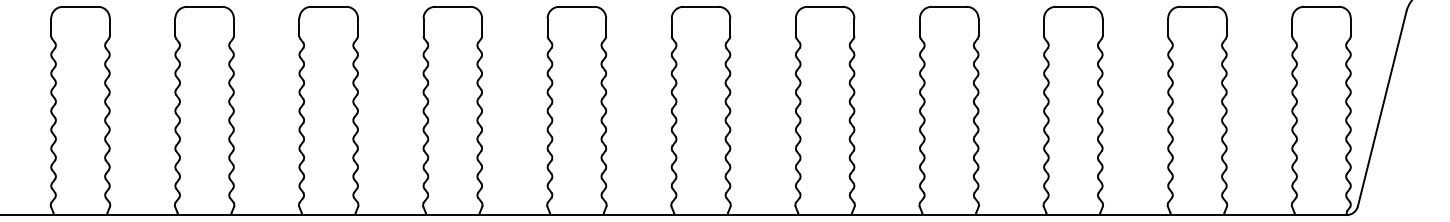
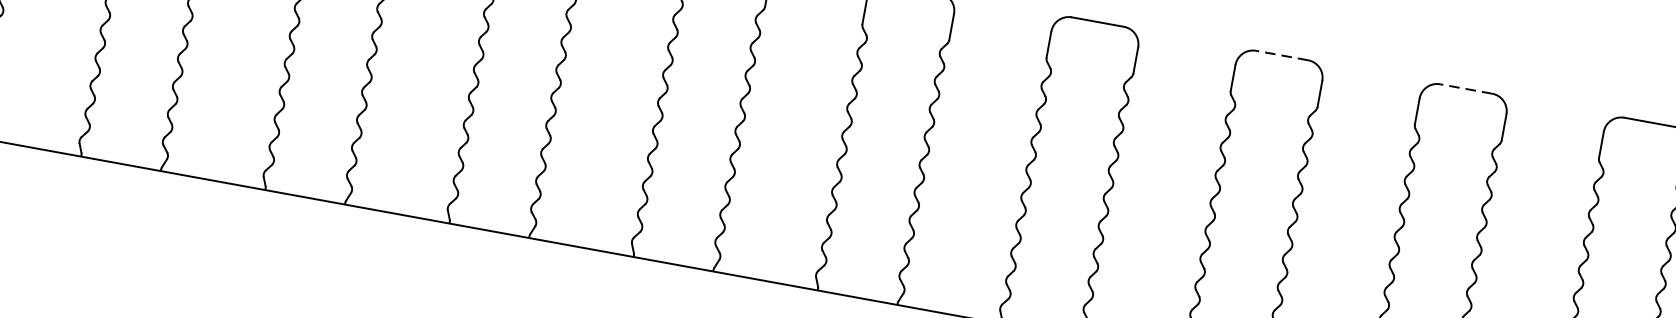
line: (1073, 6) -> (1282, 55), solid -> dashed
line: (1197, 6) -> (1466, 88), solid -> dashed

